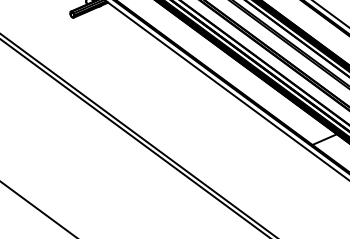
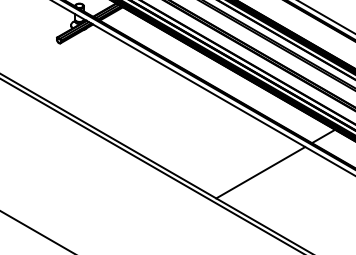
line: (258, 168) -> (260, 172), added

